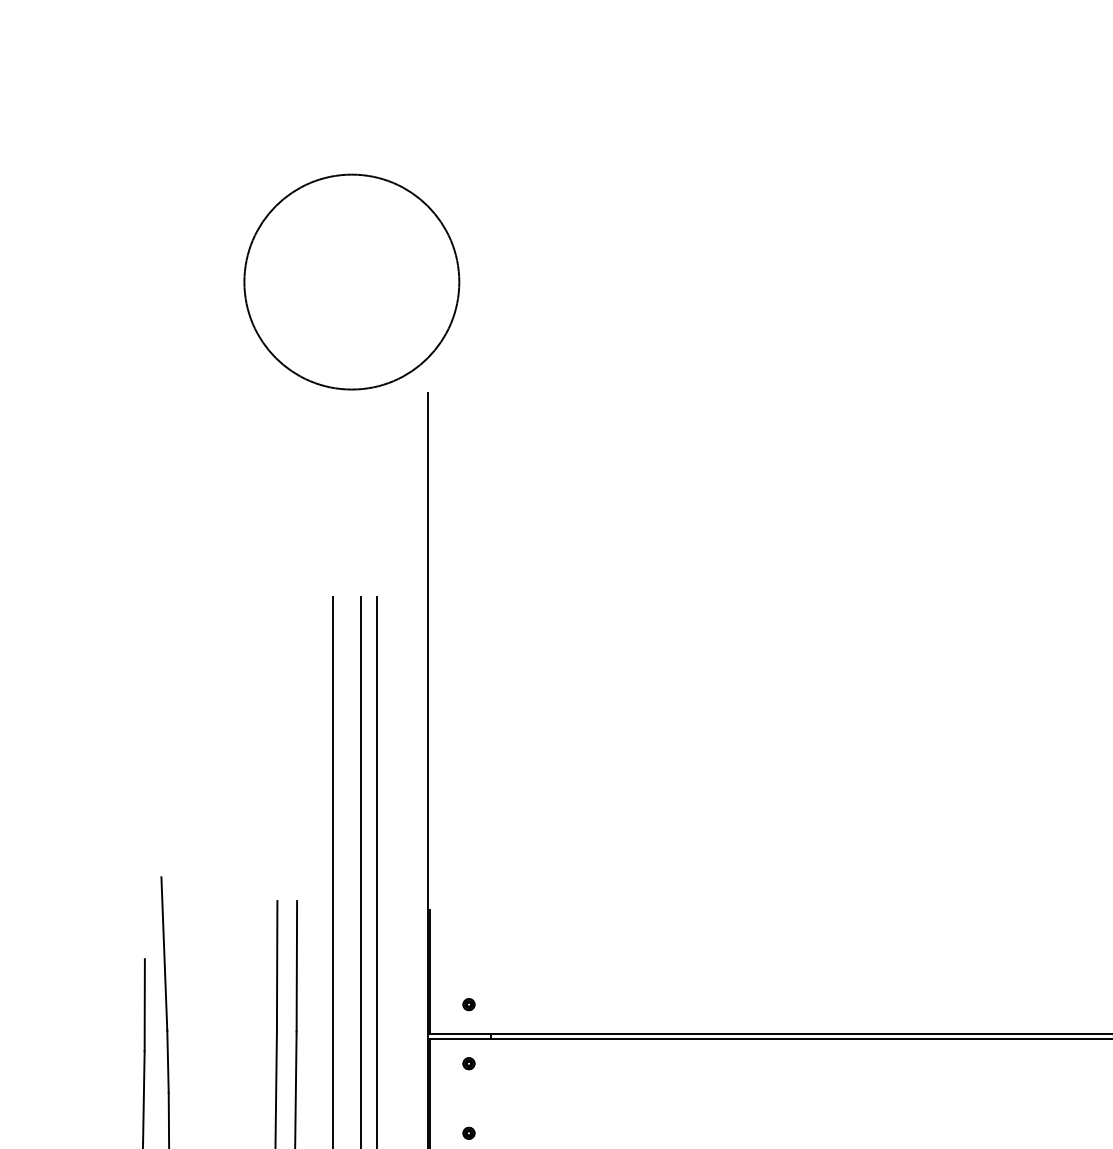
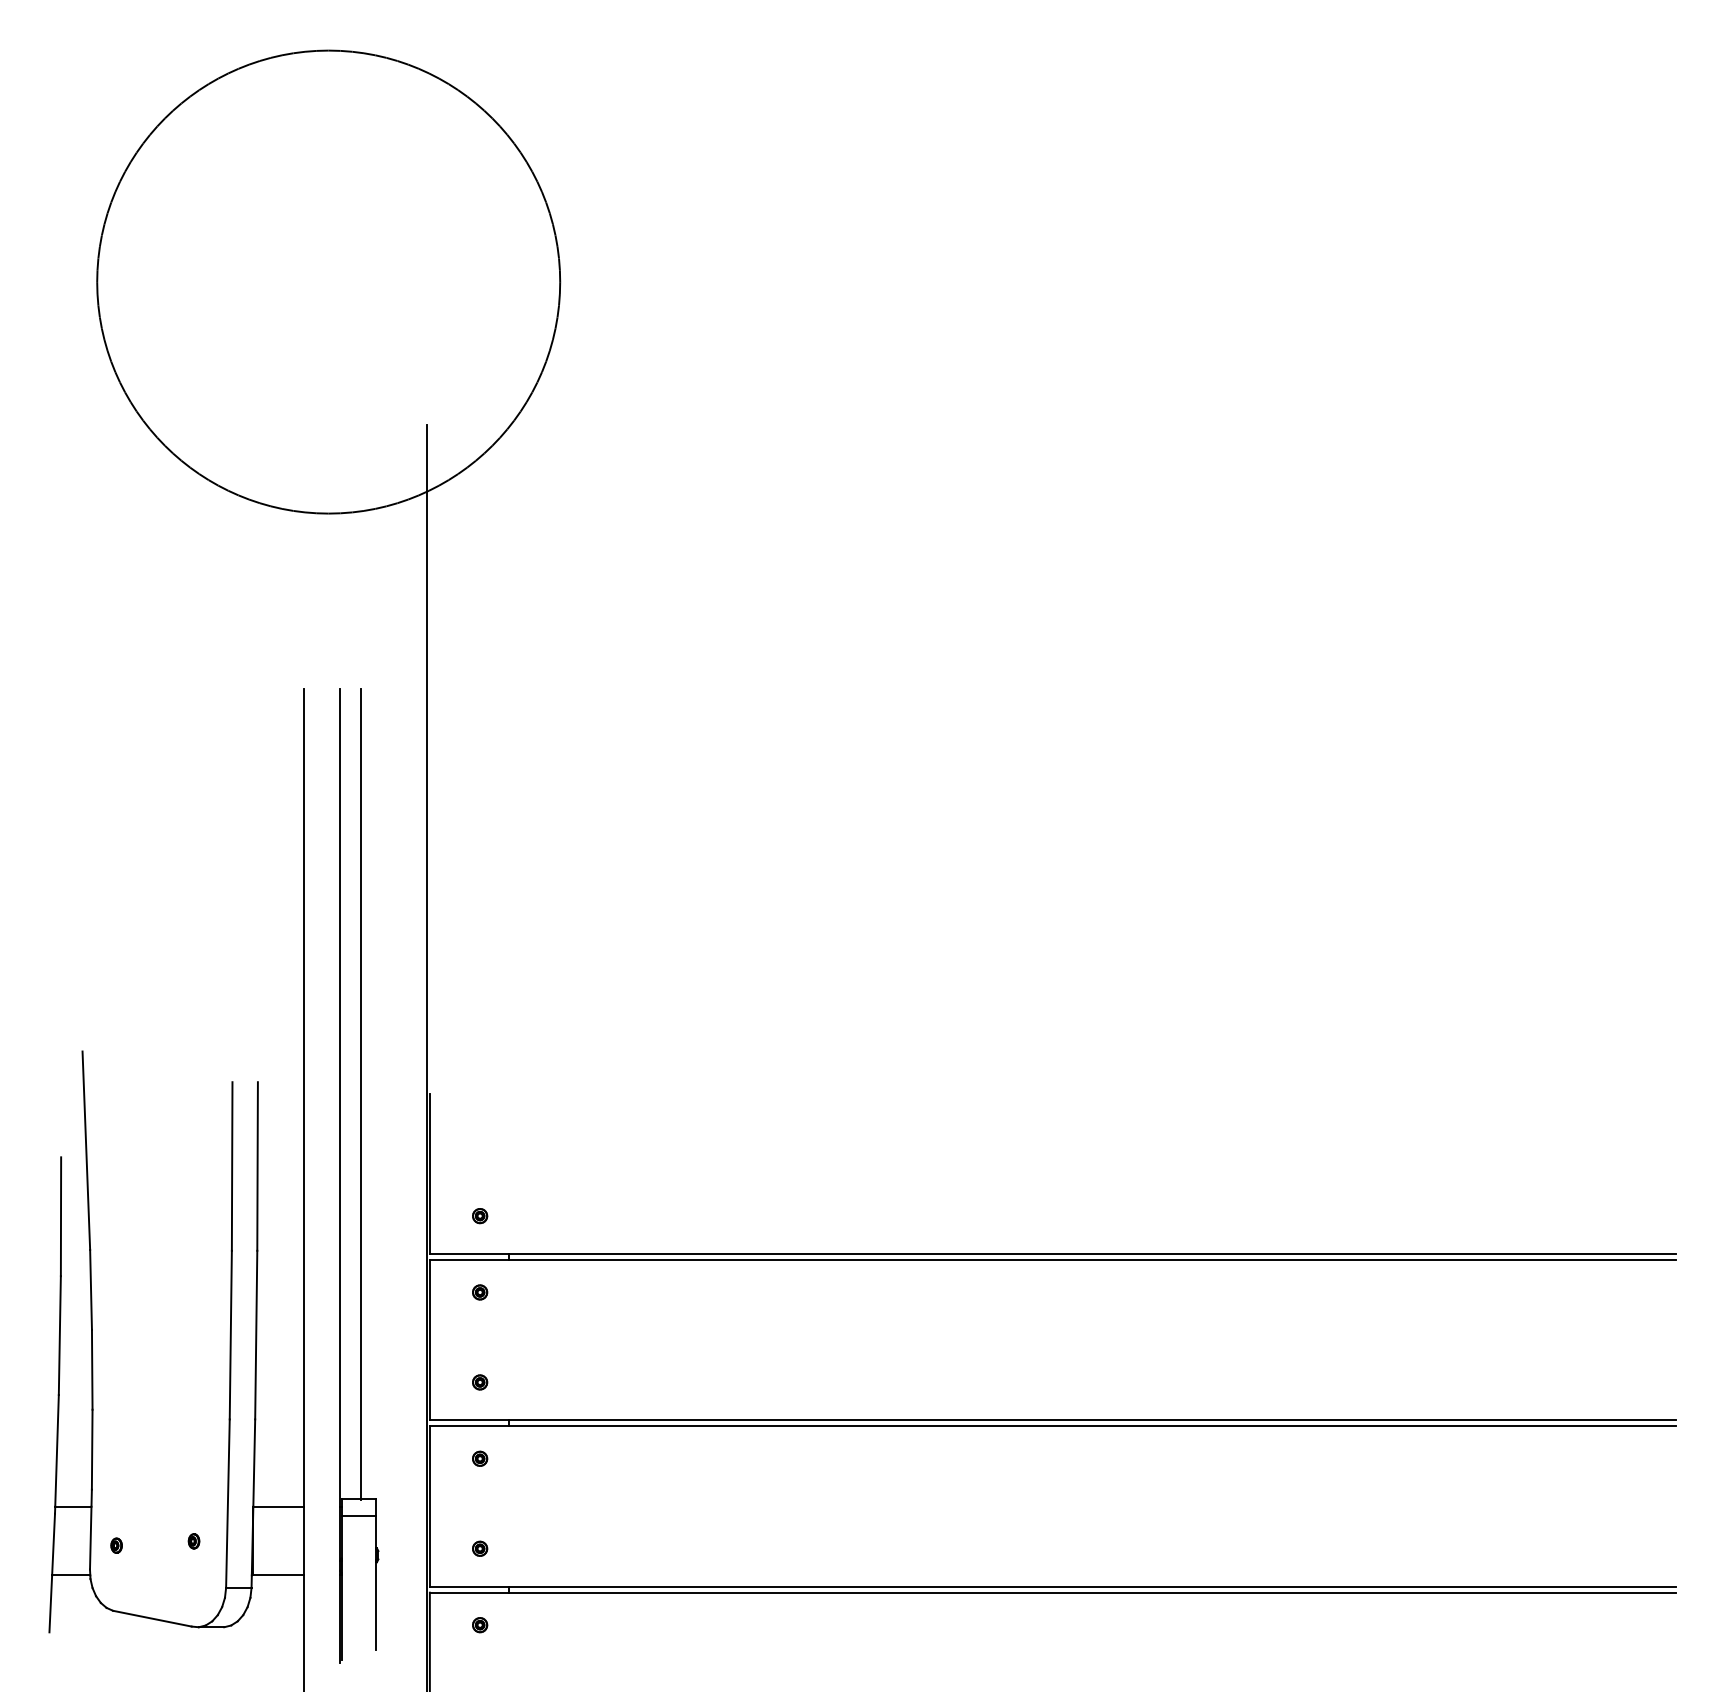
circle: (351, 281) -> (328, 281), size x1.67

